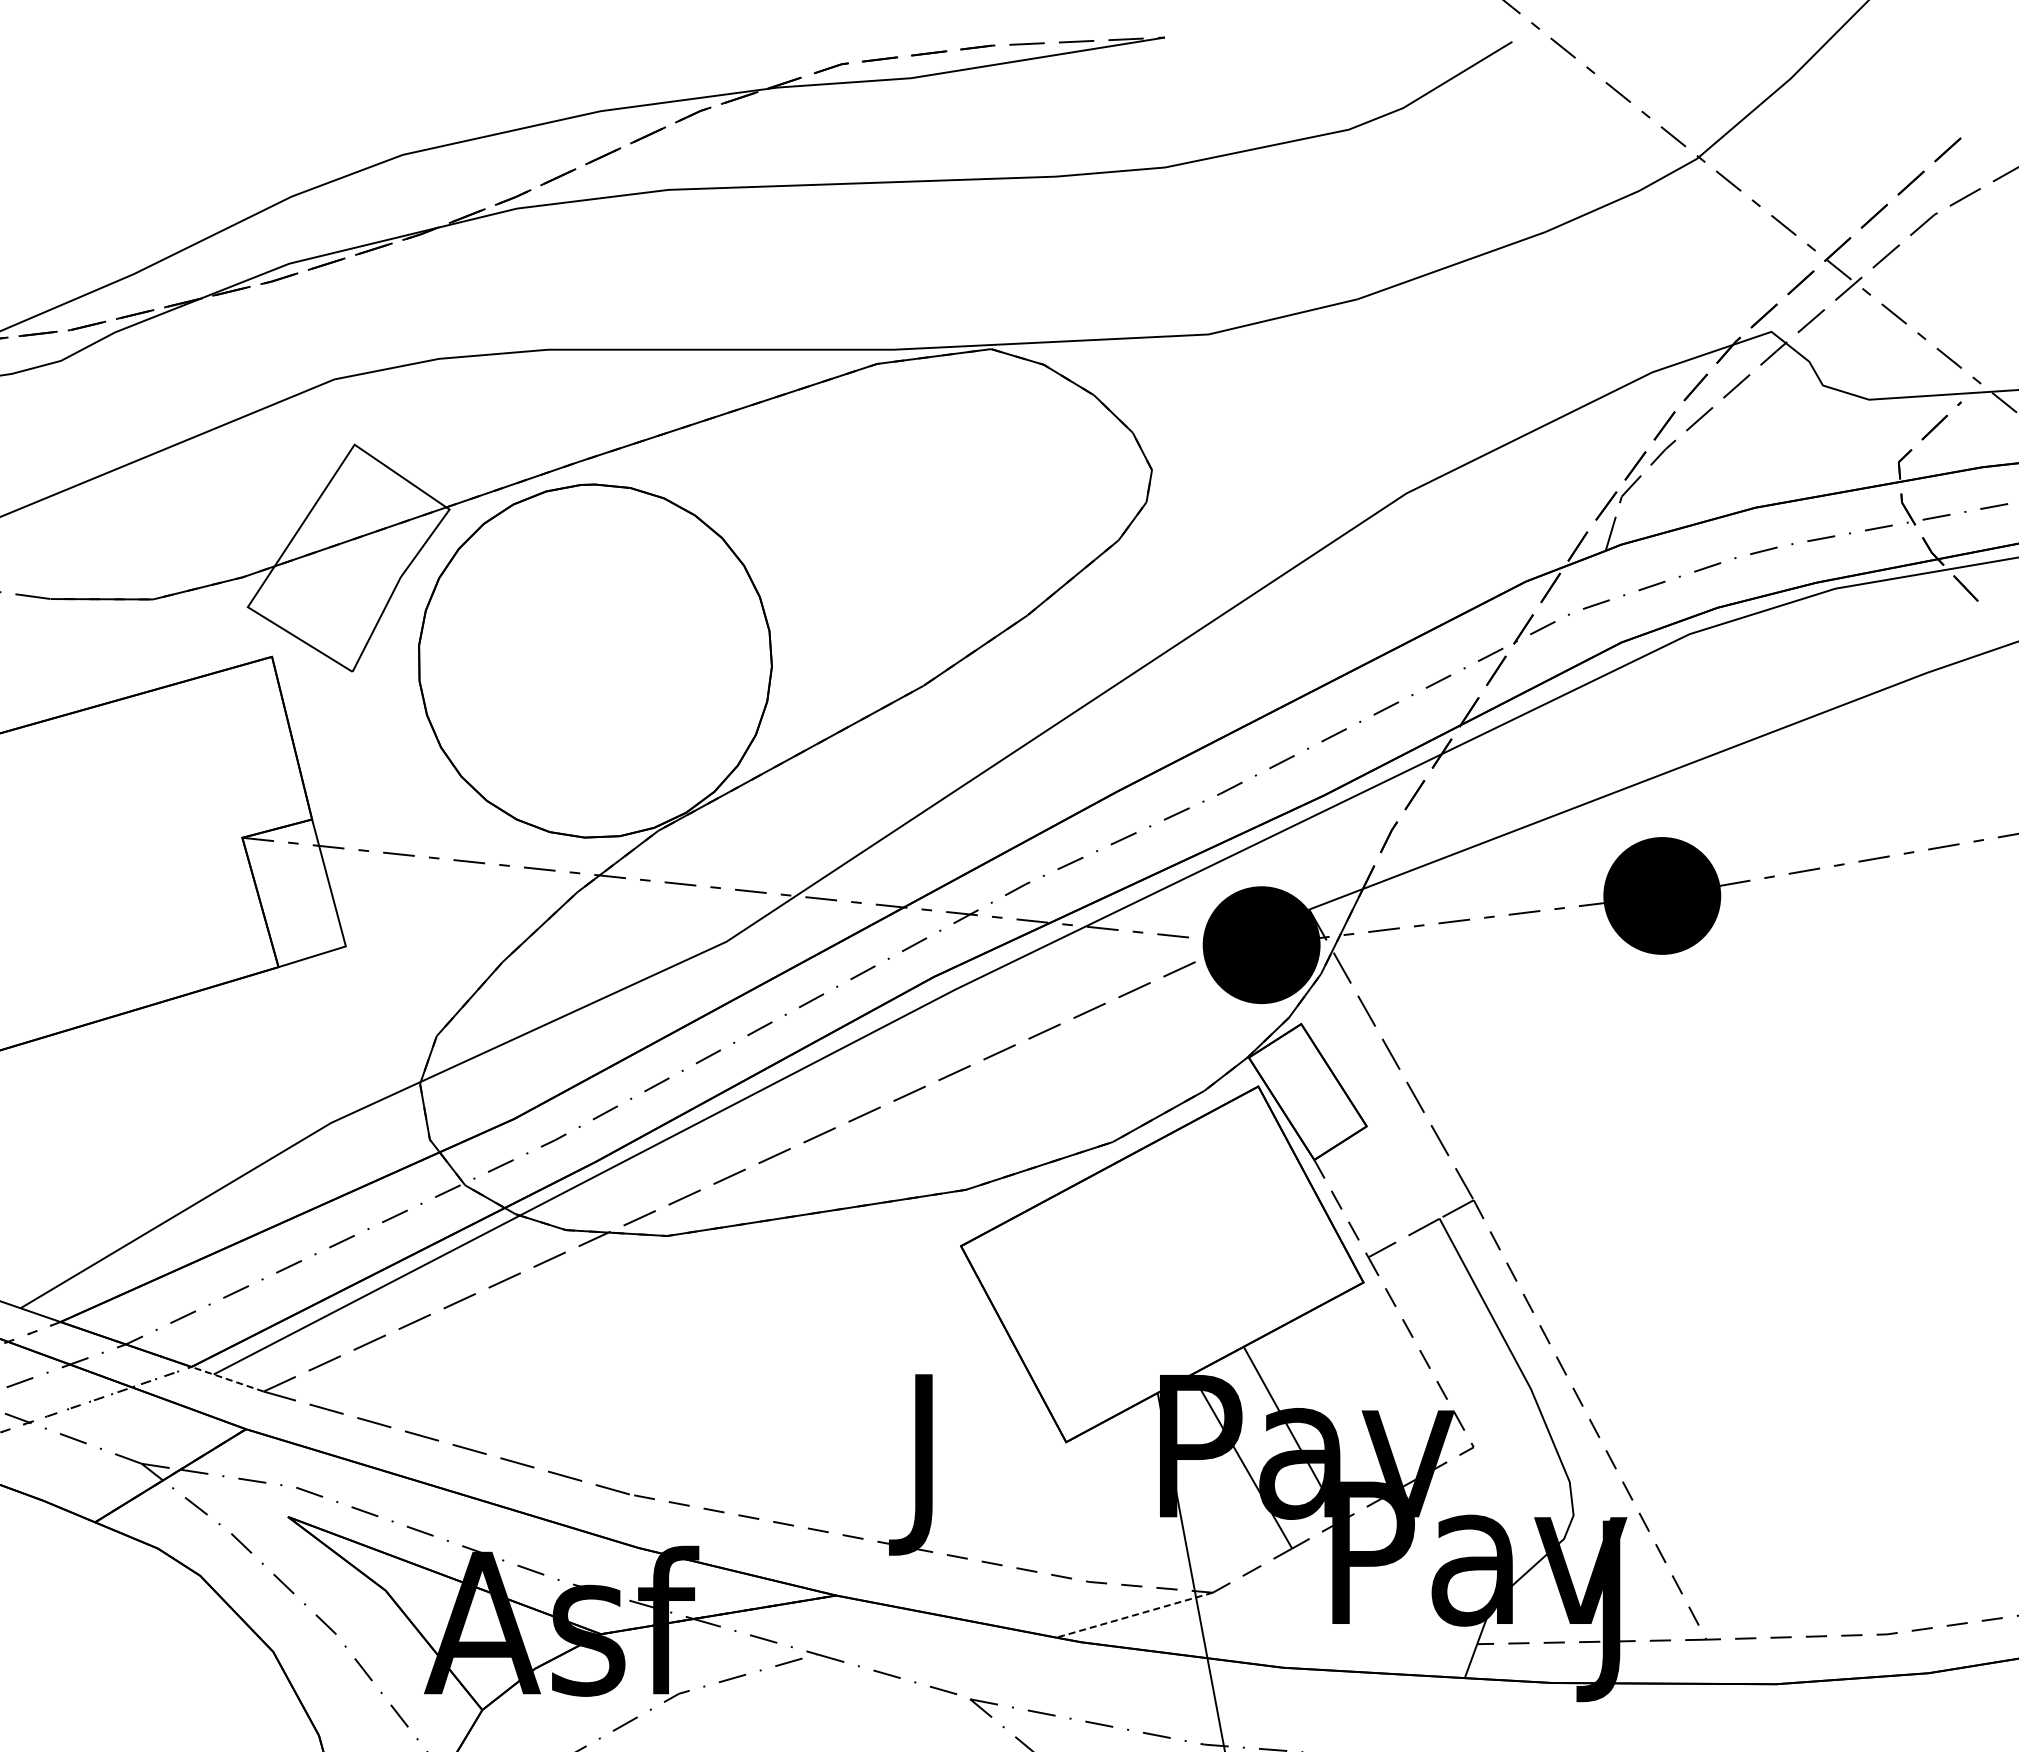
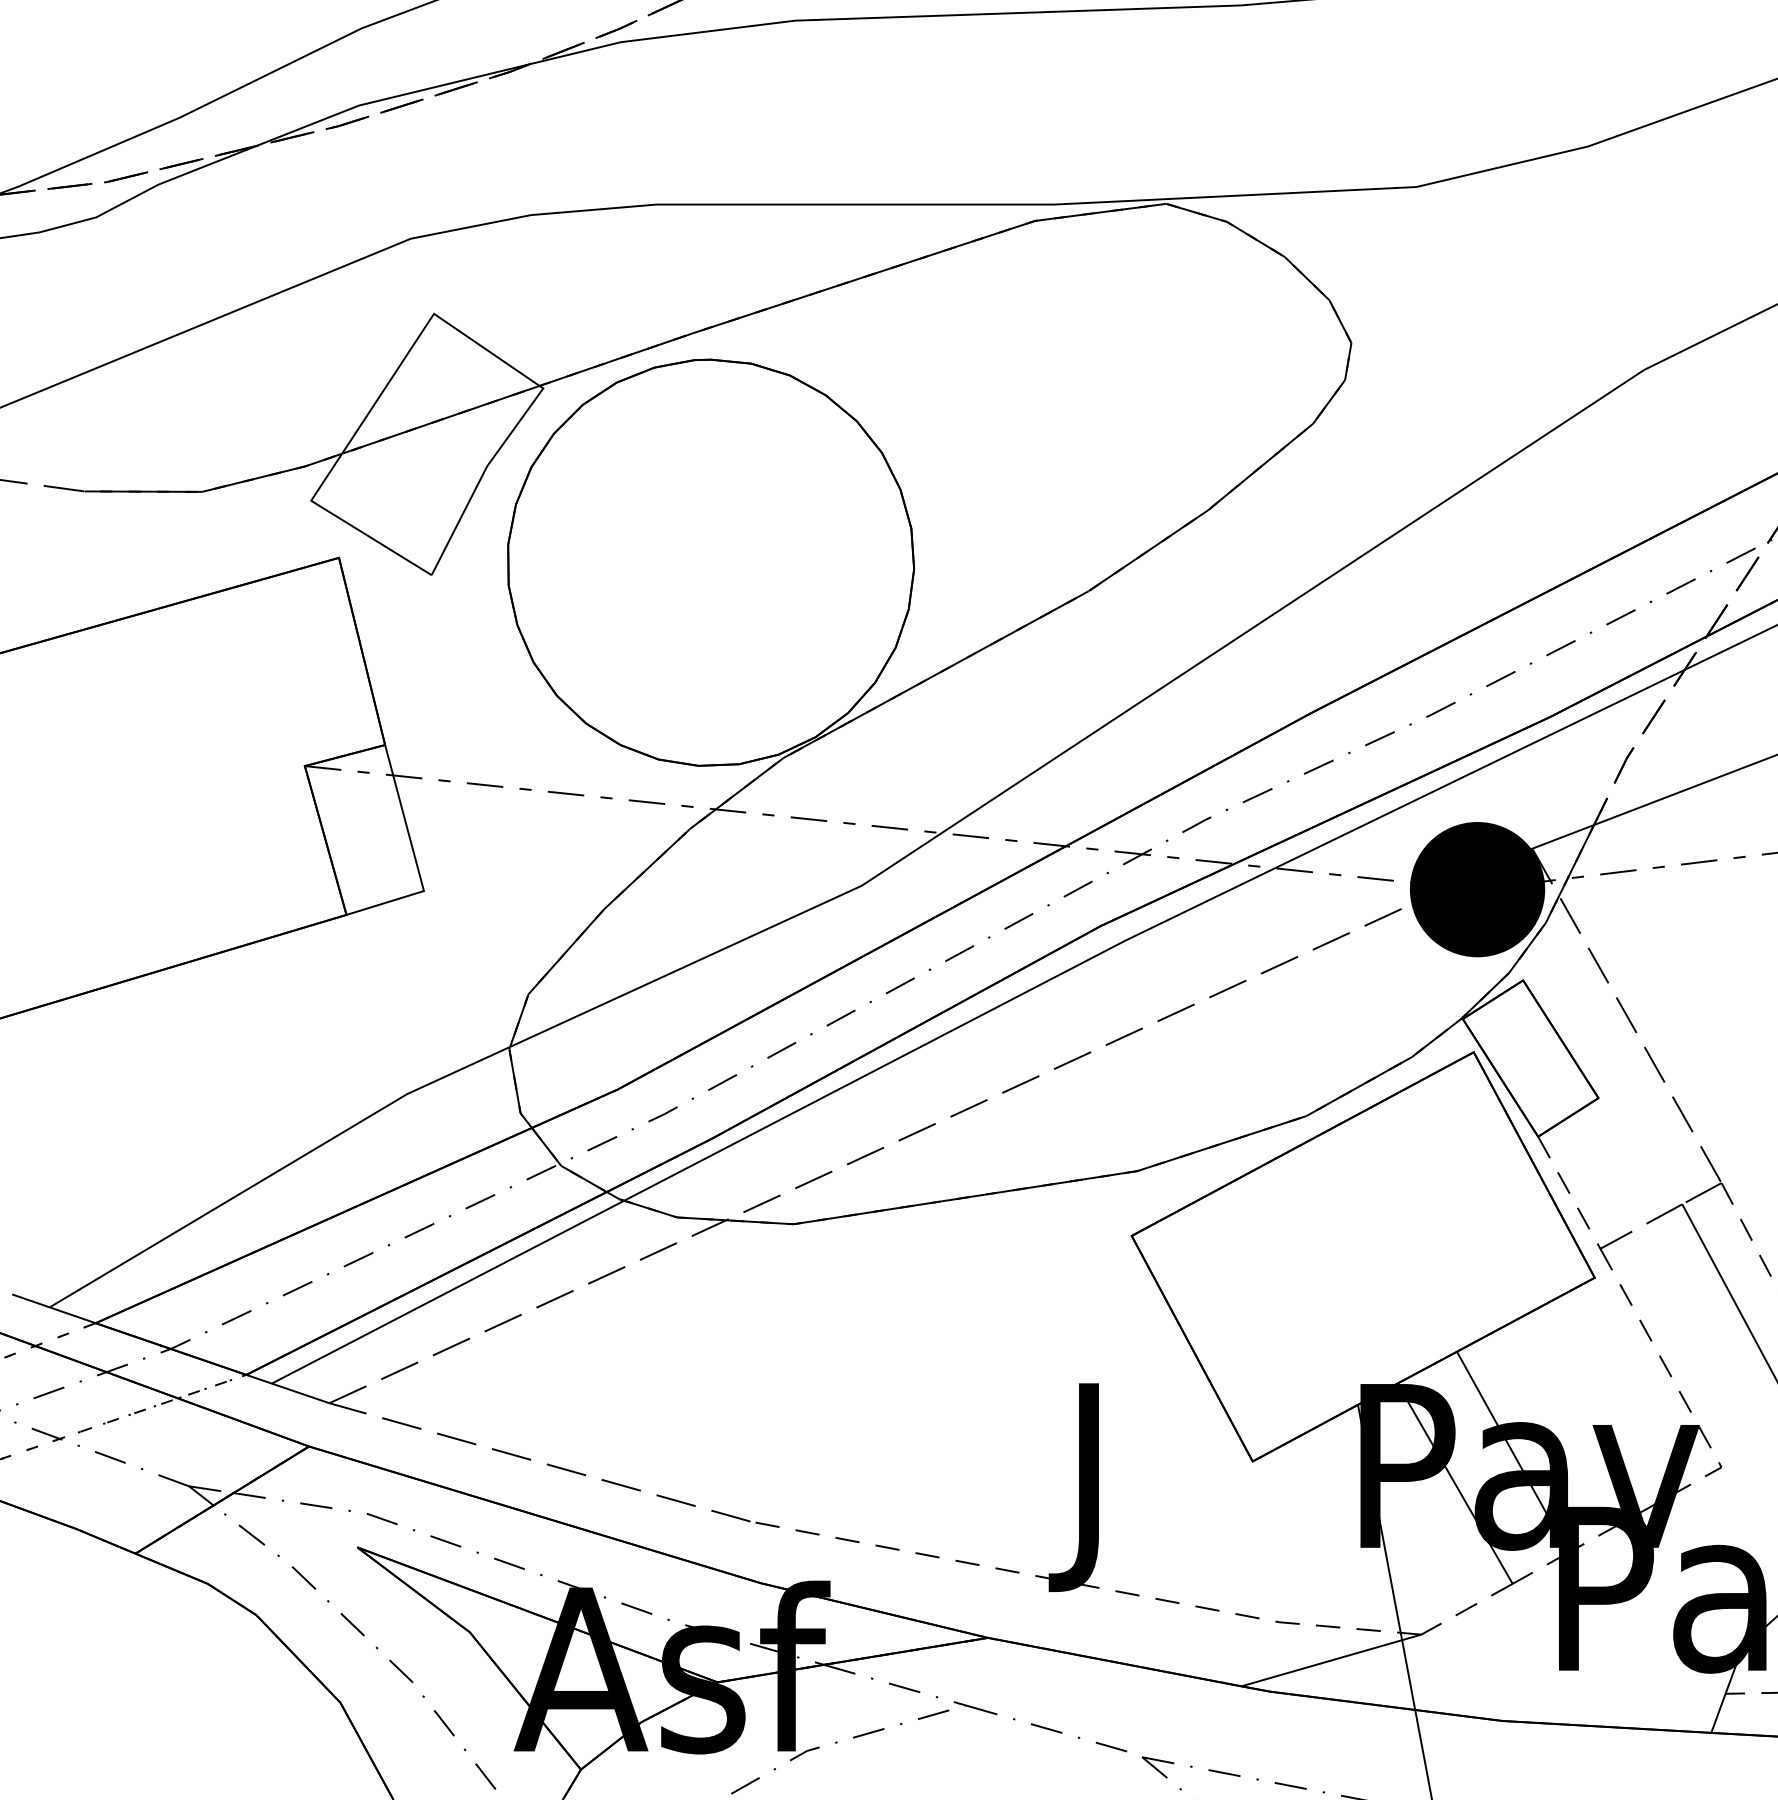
line: (227, 1379) -> (287, 1389), dashed -> solid
line: (1134, 1615) -> (1331, 1660), dashed -> solid

